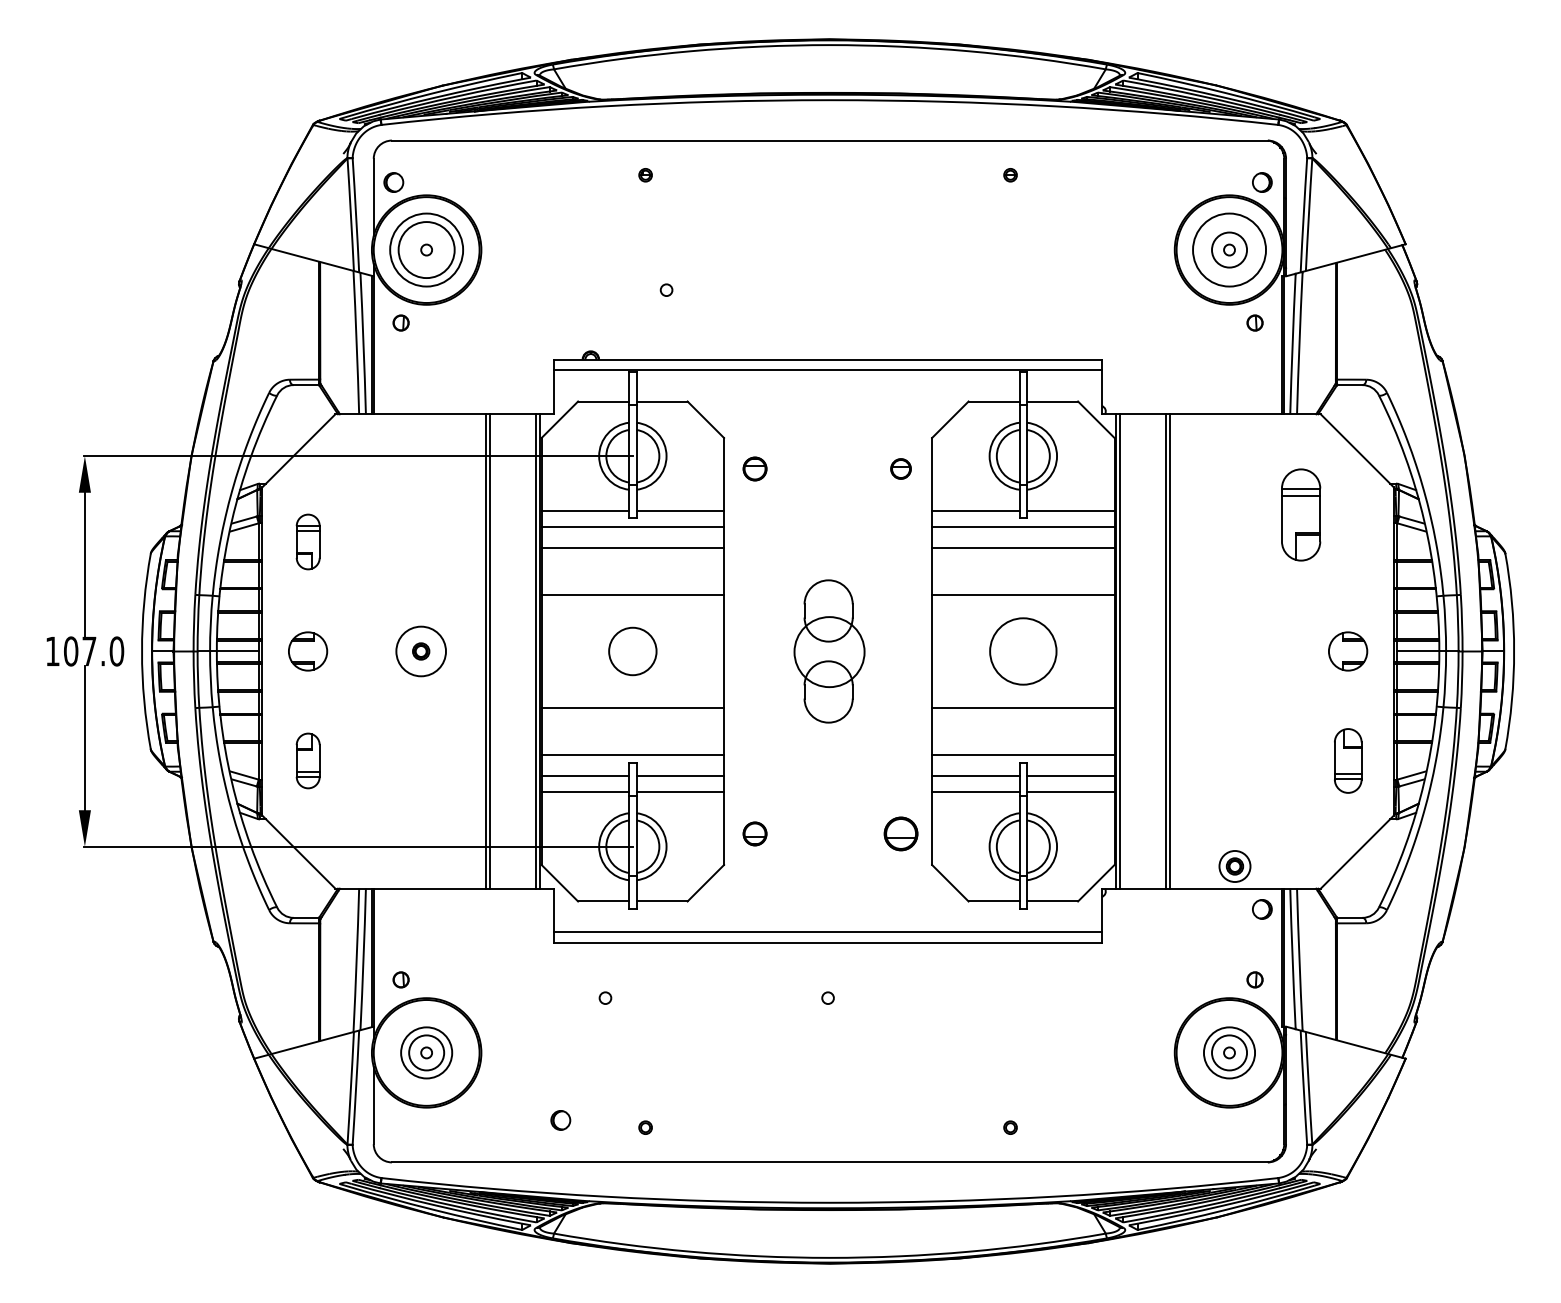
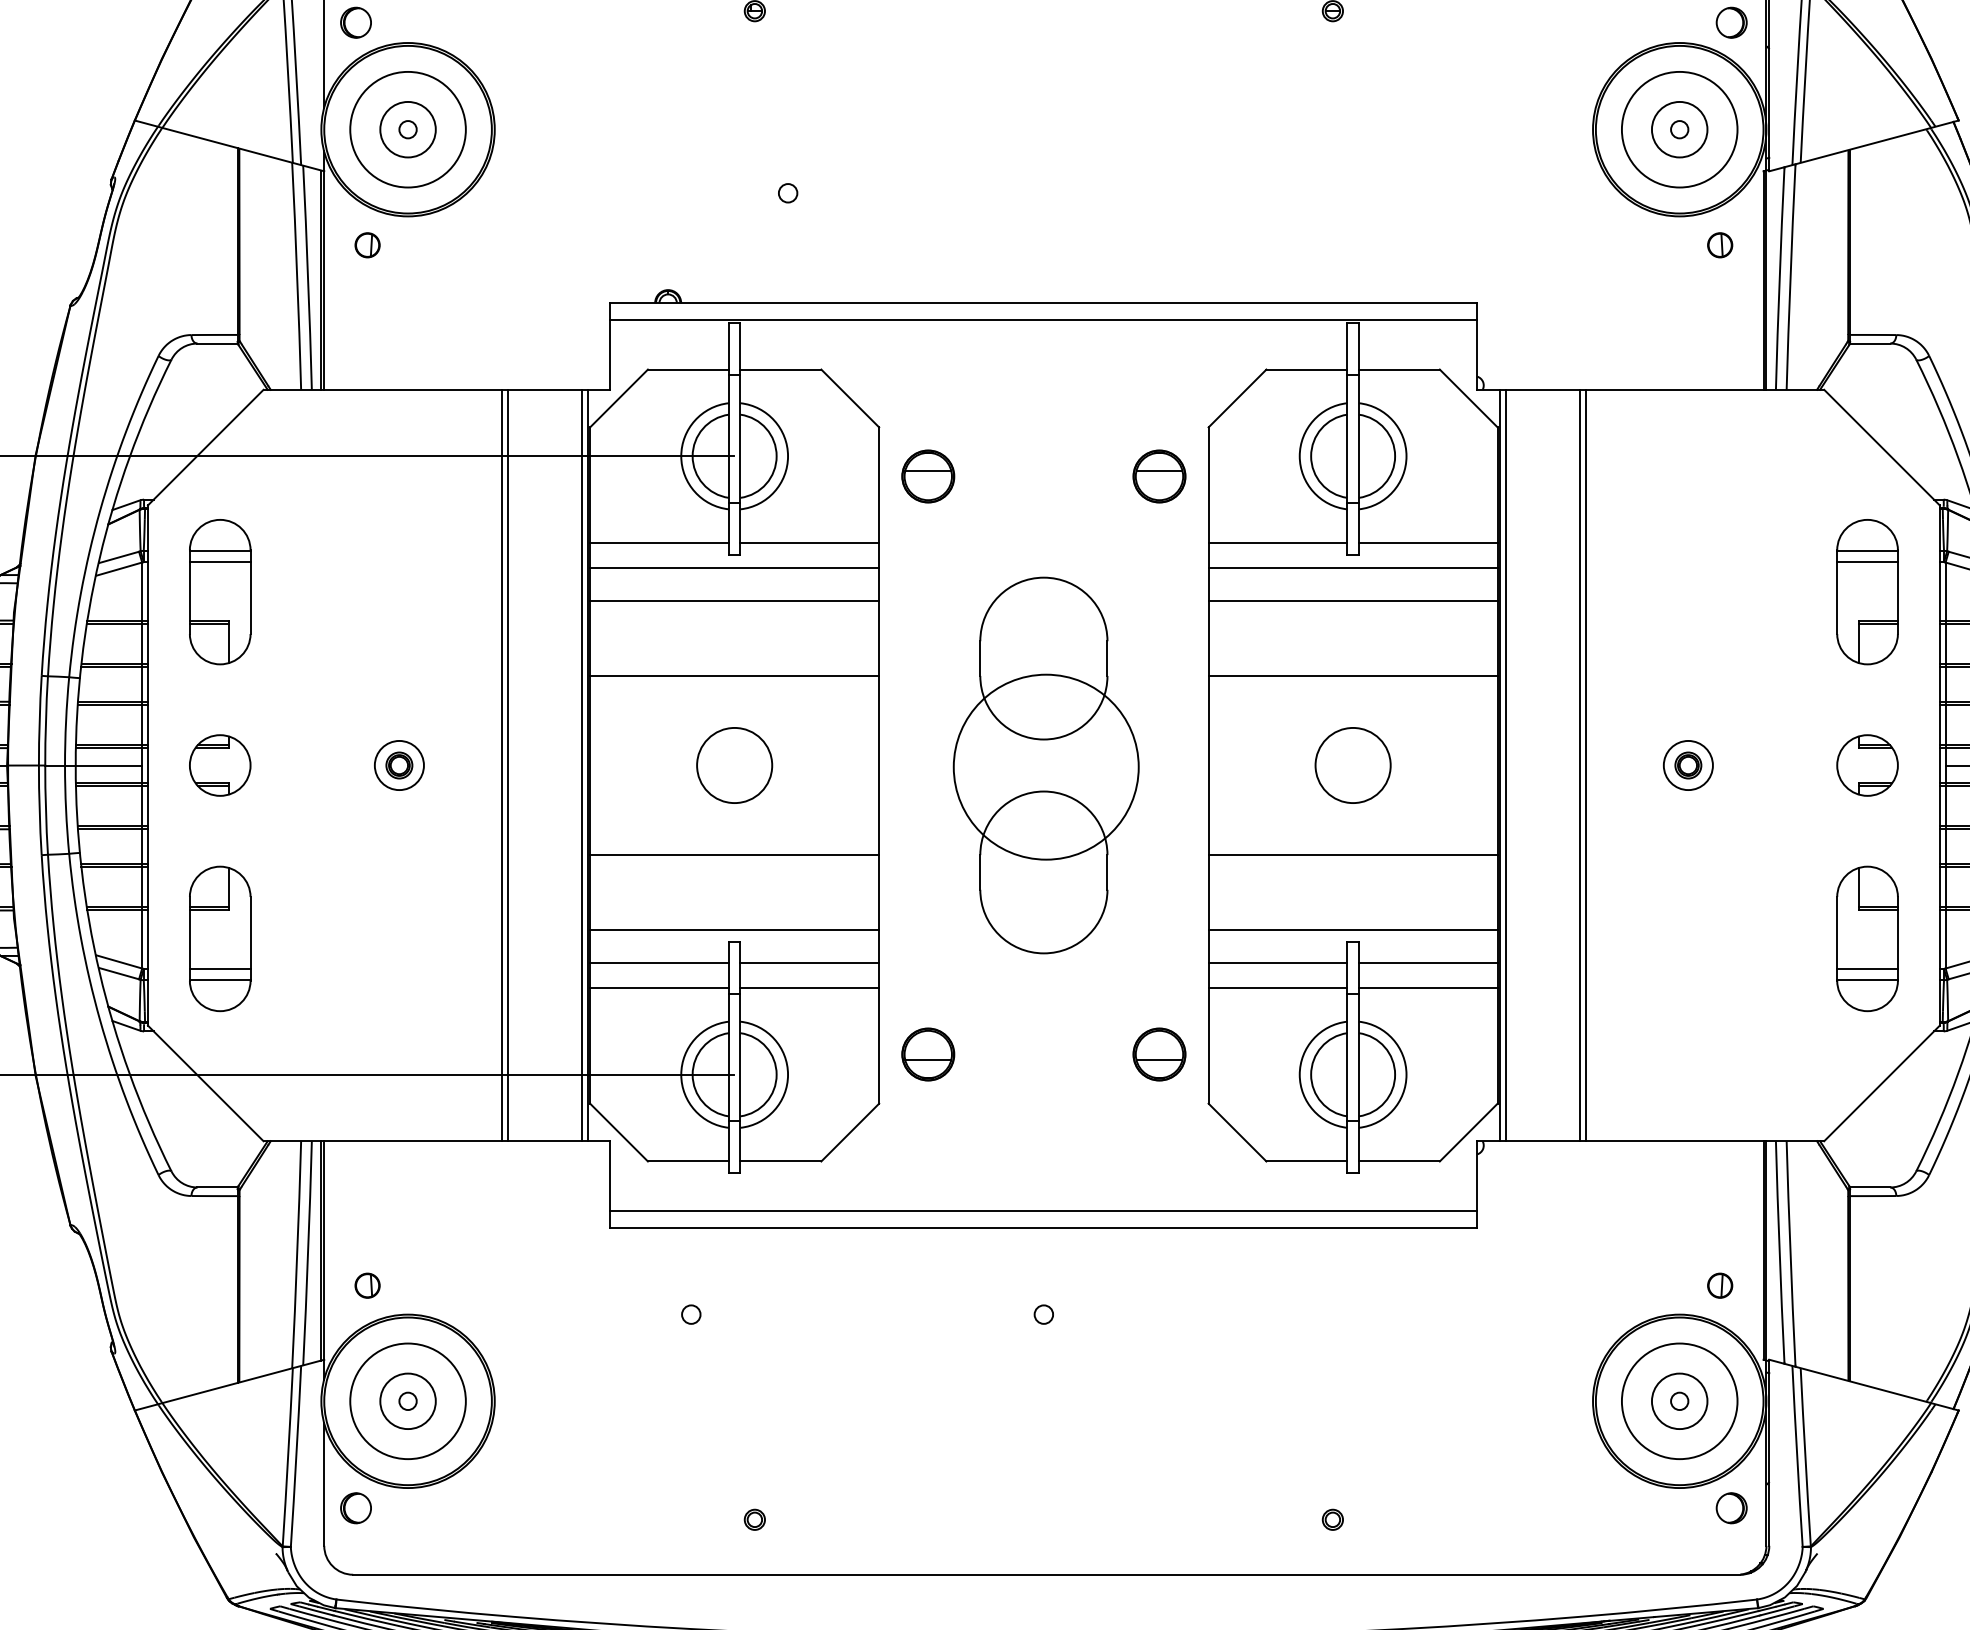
circle: (426, 249) -> (407, 128), size x0.62
part: (754, 468) -> (927, 475), size x1.43
part: (900, 468) -> (1158, 475), size x1.67
part: (1301, 514) -> (1868, 591), moved
part: (308, 541) -> (220, 591), size x1.67
circle: (420, 651) -> (398, 765), size x0.62
part: (829, 651) -> (1046, 765), size x1.67
circle: (1023, 651) -> (1353, 765), size x0.71
part: (308, 760) -> (220, 938), size x1.67
part: (1348, 760) -> (1868, 938), size x1.43
part: (754, 833) -> (927, 1053), size x1.43
part: (1234, 866) -> (1687, 765), moved
part: (1262, 909) -> (1731, 1508), moved
circle: (426, 1052) -> (407, 1400), size x1.43
circle: (1229, 1052) -> (1679, 1400), size x1.43
part: (560, 1120) -> (355, 1508), moved

